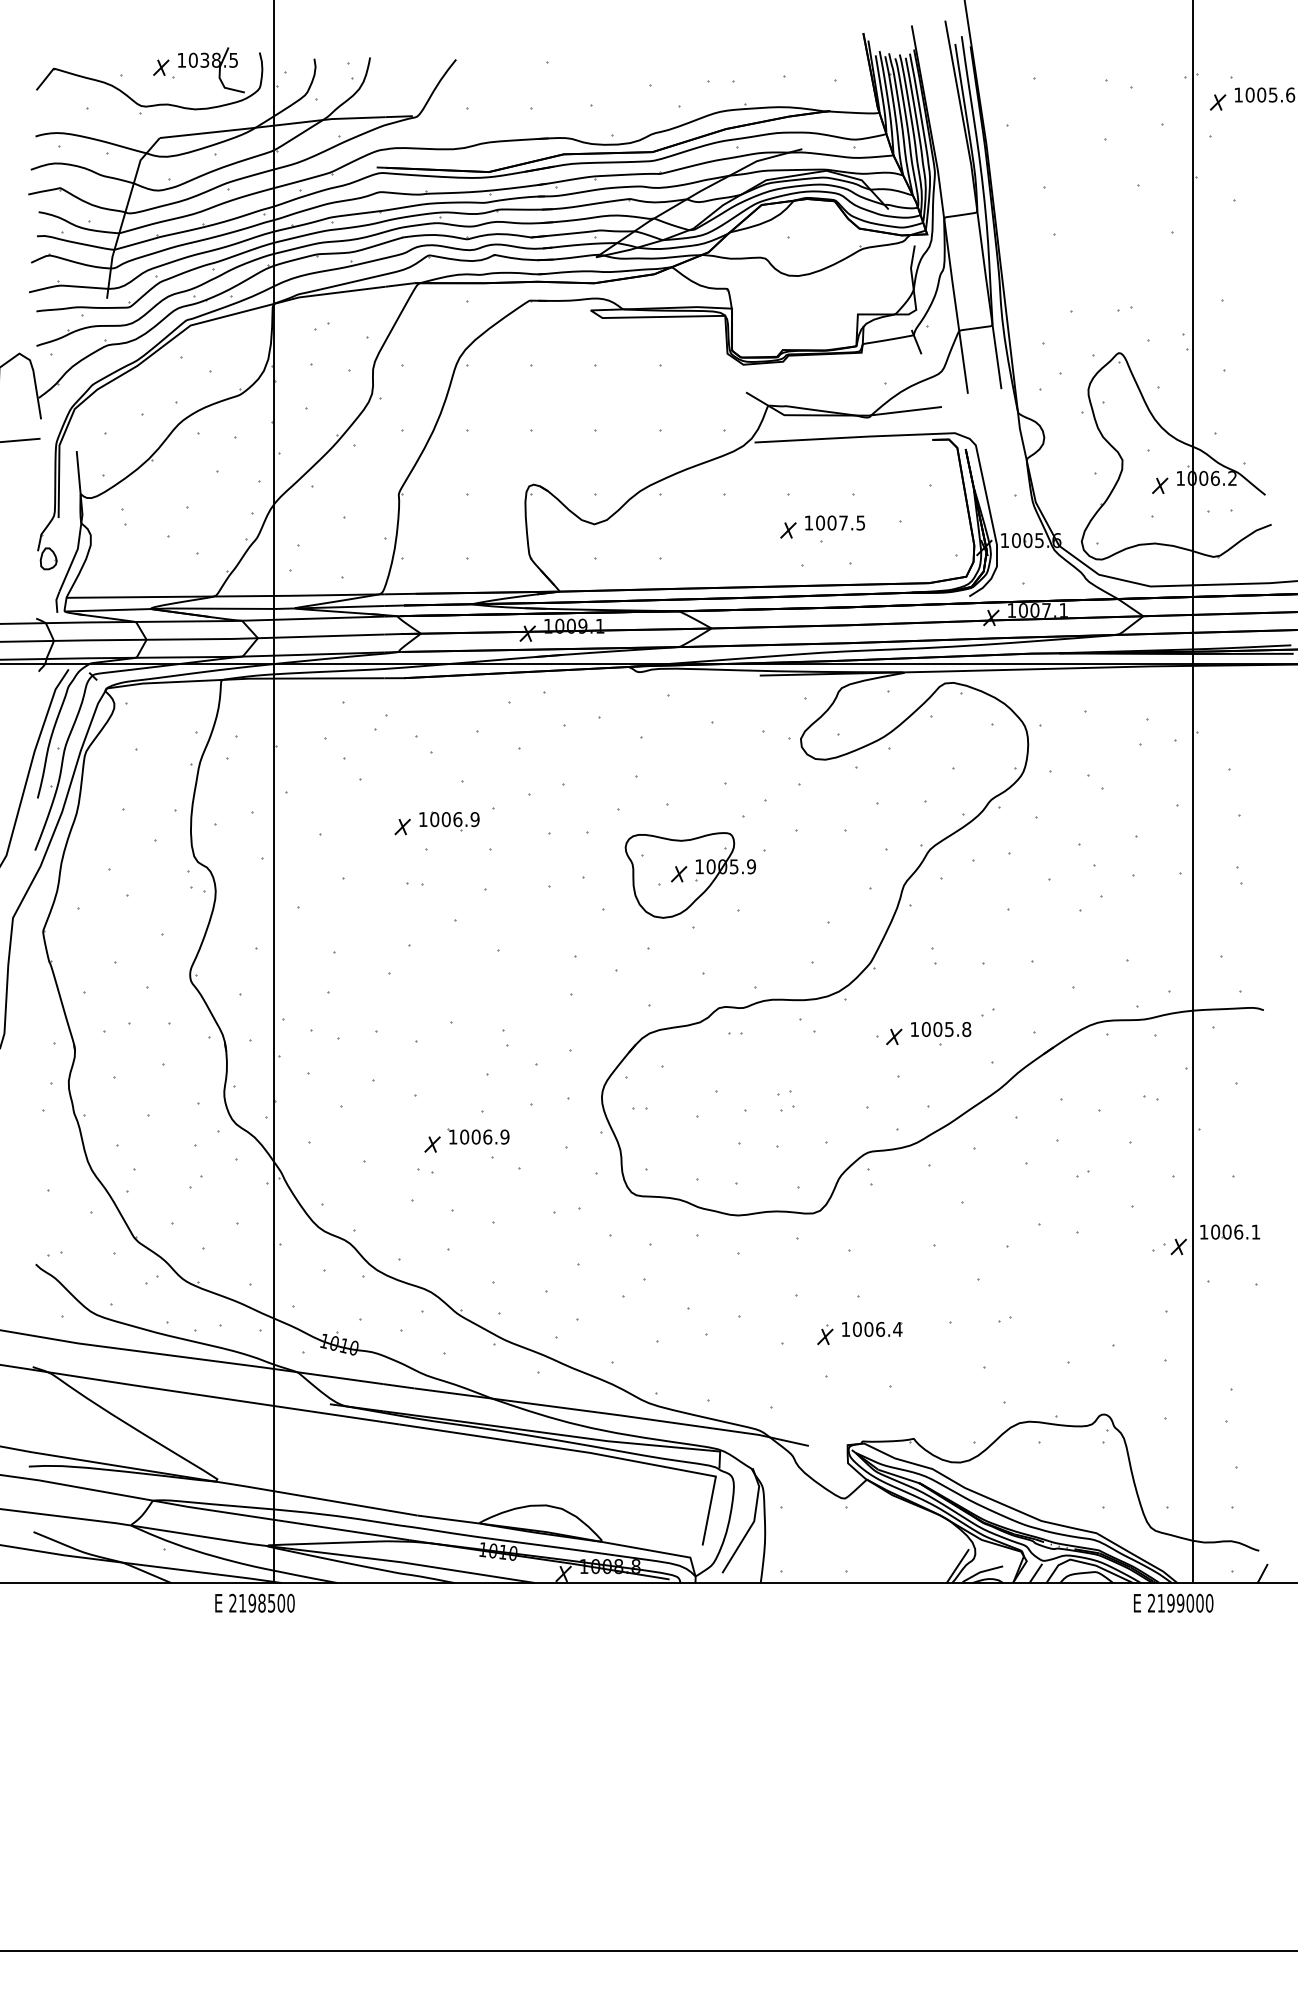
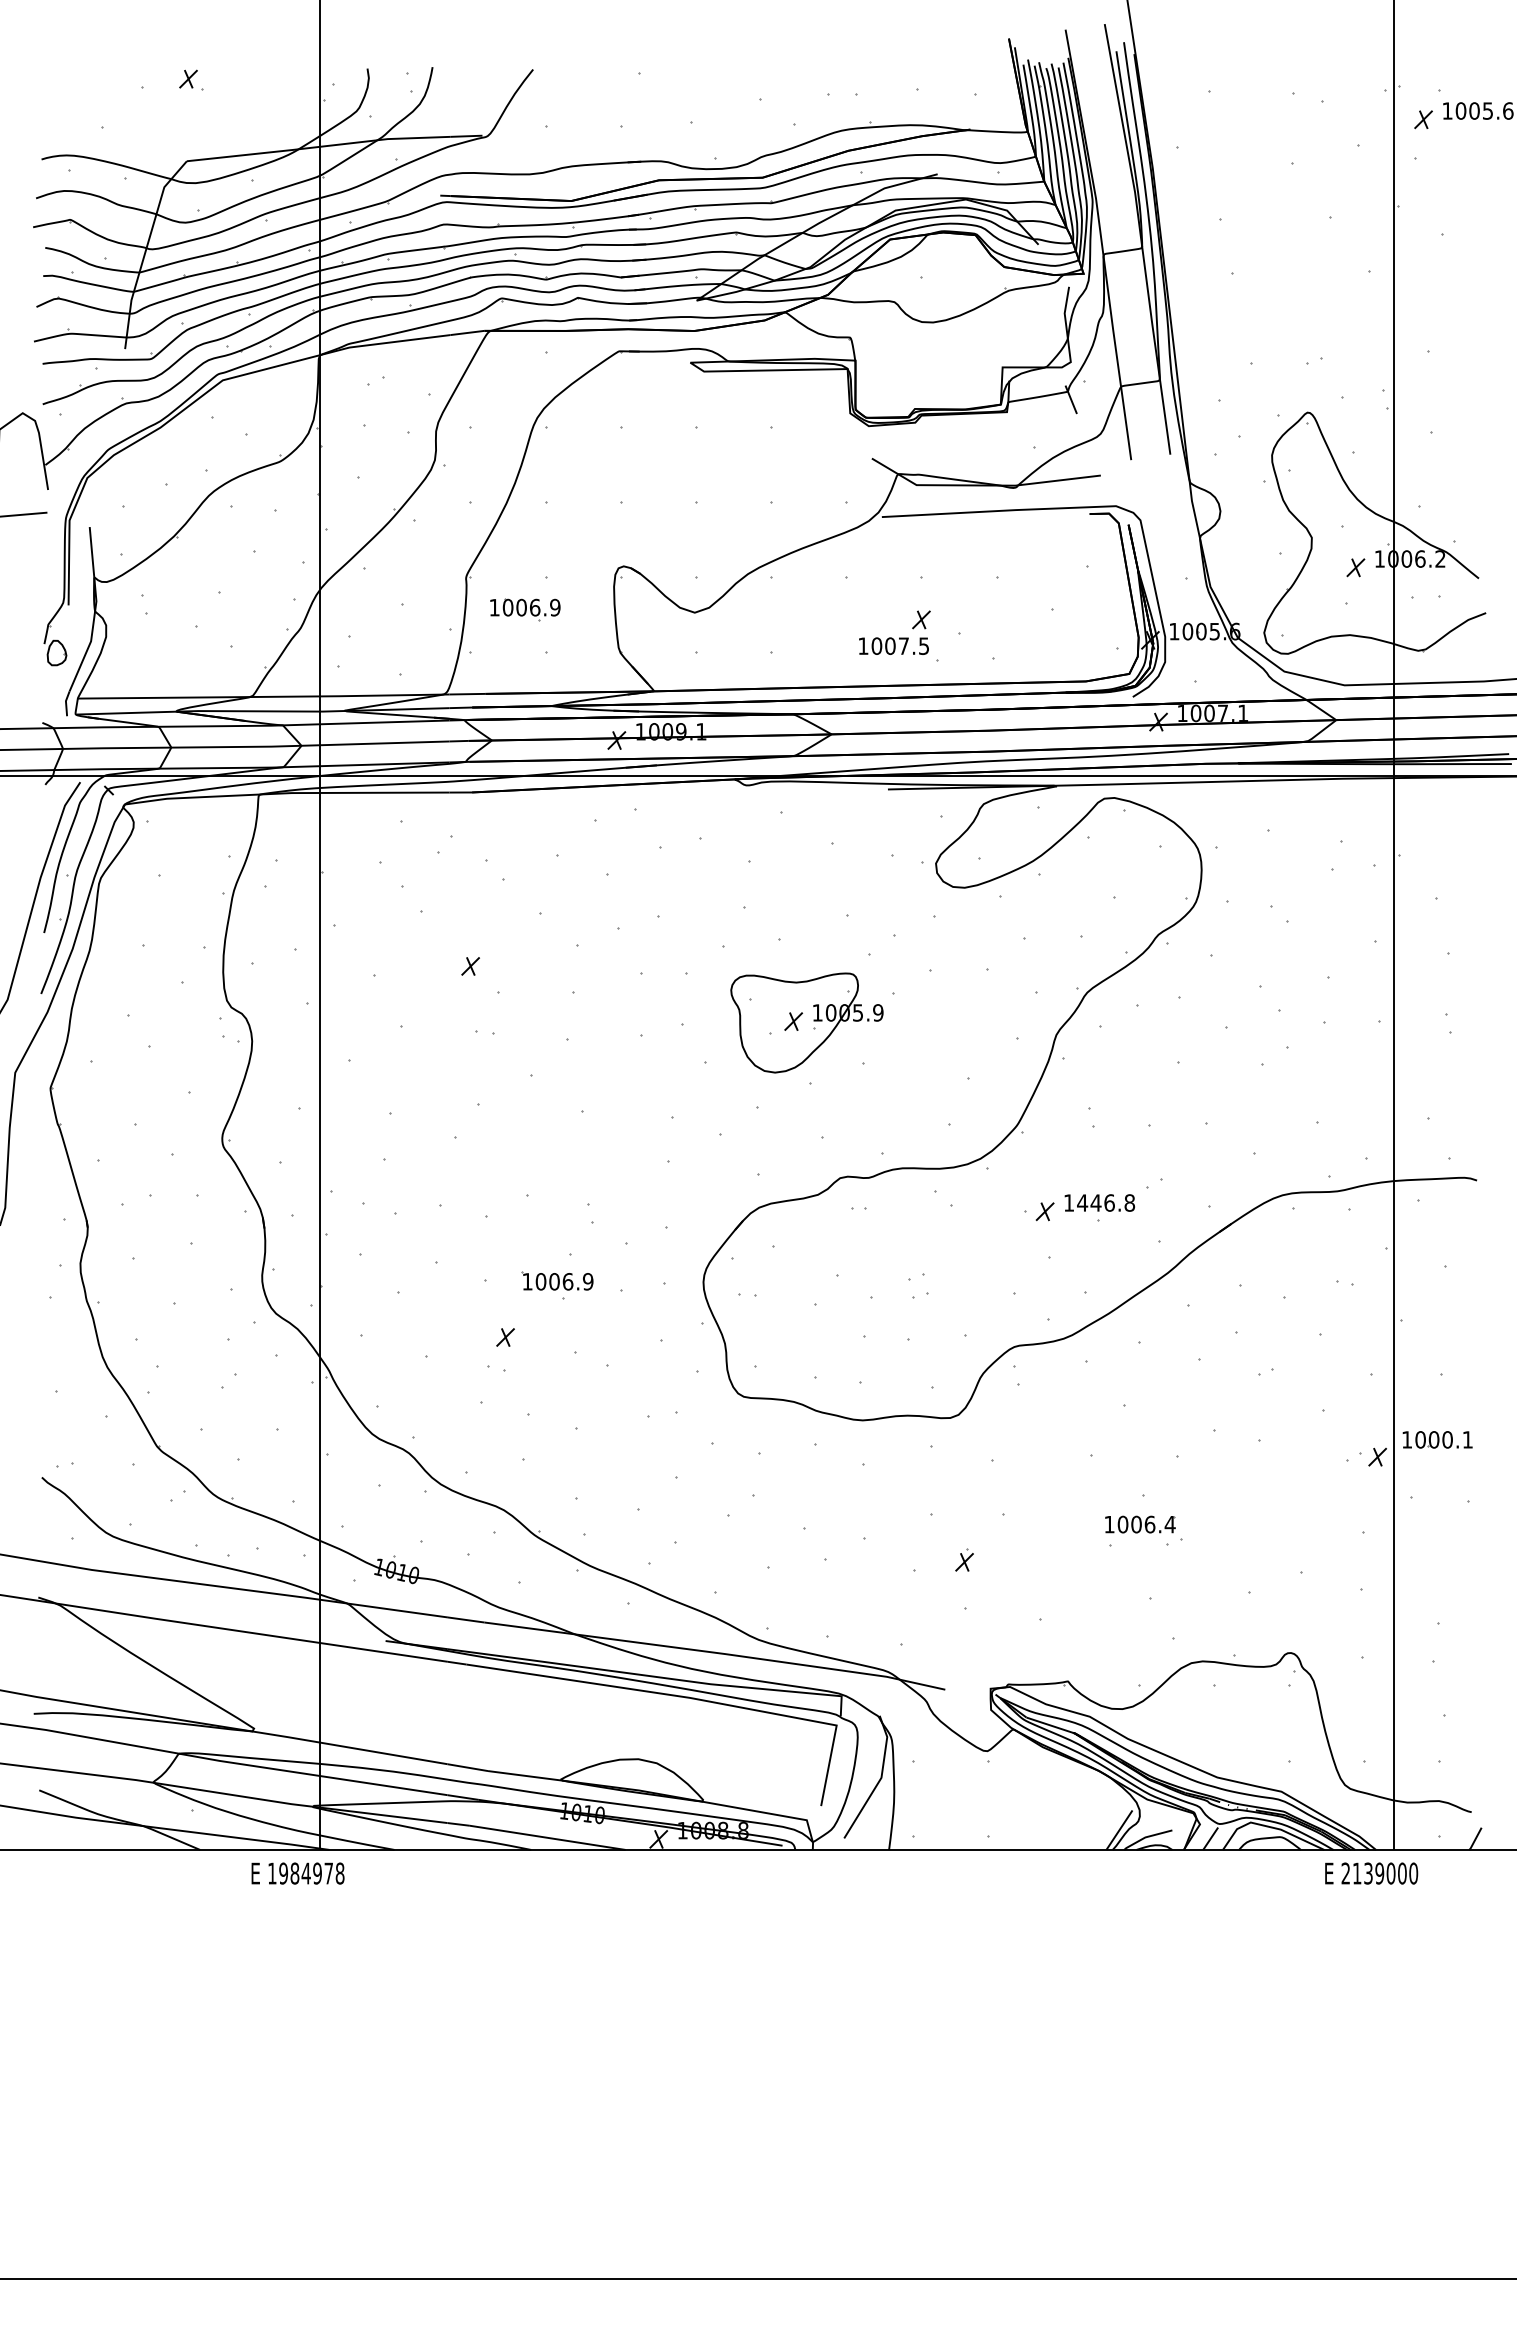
part: (151, 104) -> (177, 122), removed
text: (834, 522) -> (893, 645), moved
part: (449, 821) -> (525, 609), moved
text: (937, 1029) -> (1095, 1202), 1005.8 -> 1446.8
part: (478, 1135) -> (557, 1280), moved
text: (1238, 1231) -> (1447, 1439), 1006.1 -> 1000.1
part: (872, 1329) -> (1140, 1524), moved
text: (262, 1603) -> (306, 1873), 2198500 -> 1984978
text: (1170, 1603) -> (1368, 1873), 2199000 -> 2139000

